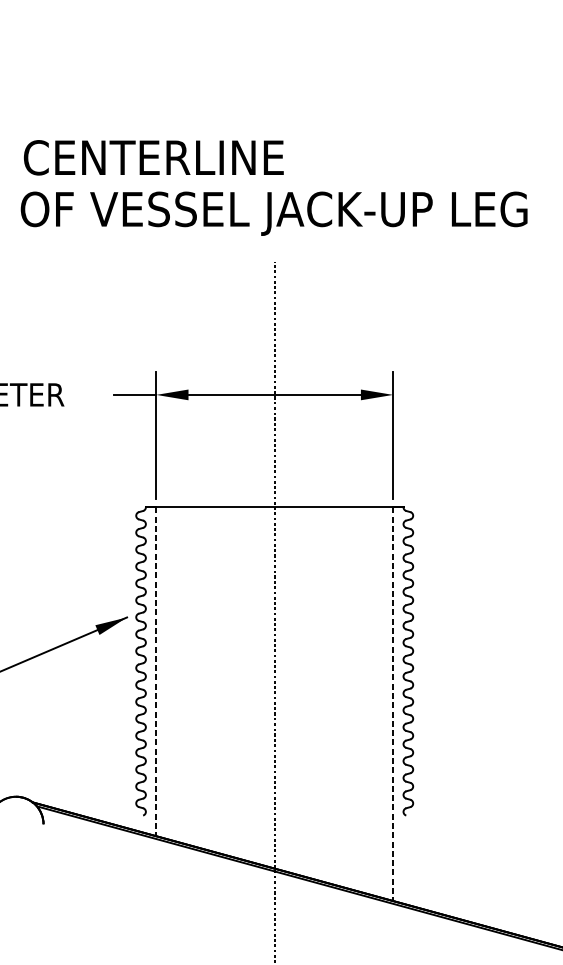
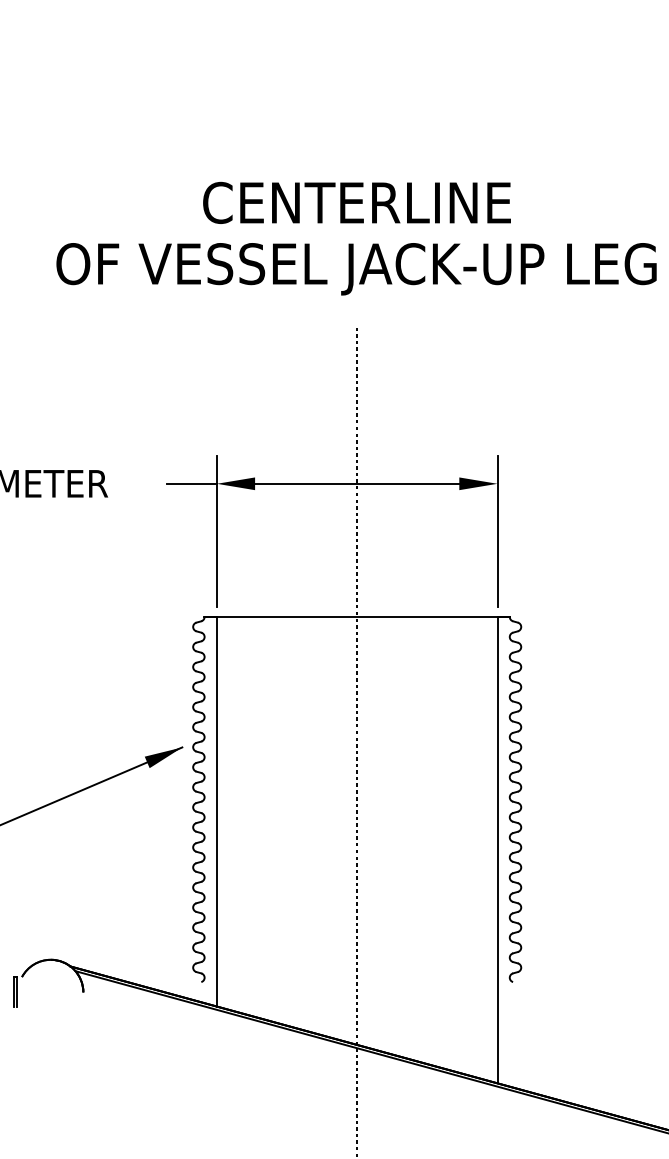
text: (153, 157) -> (356, 202), moved
line: (155, 671) -> (216, 811), dashed -> solid
line: (393, 704) -> (497, 850), dashed -> solid

